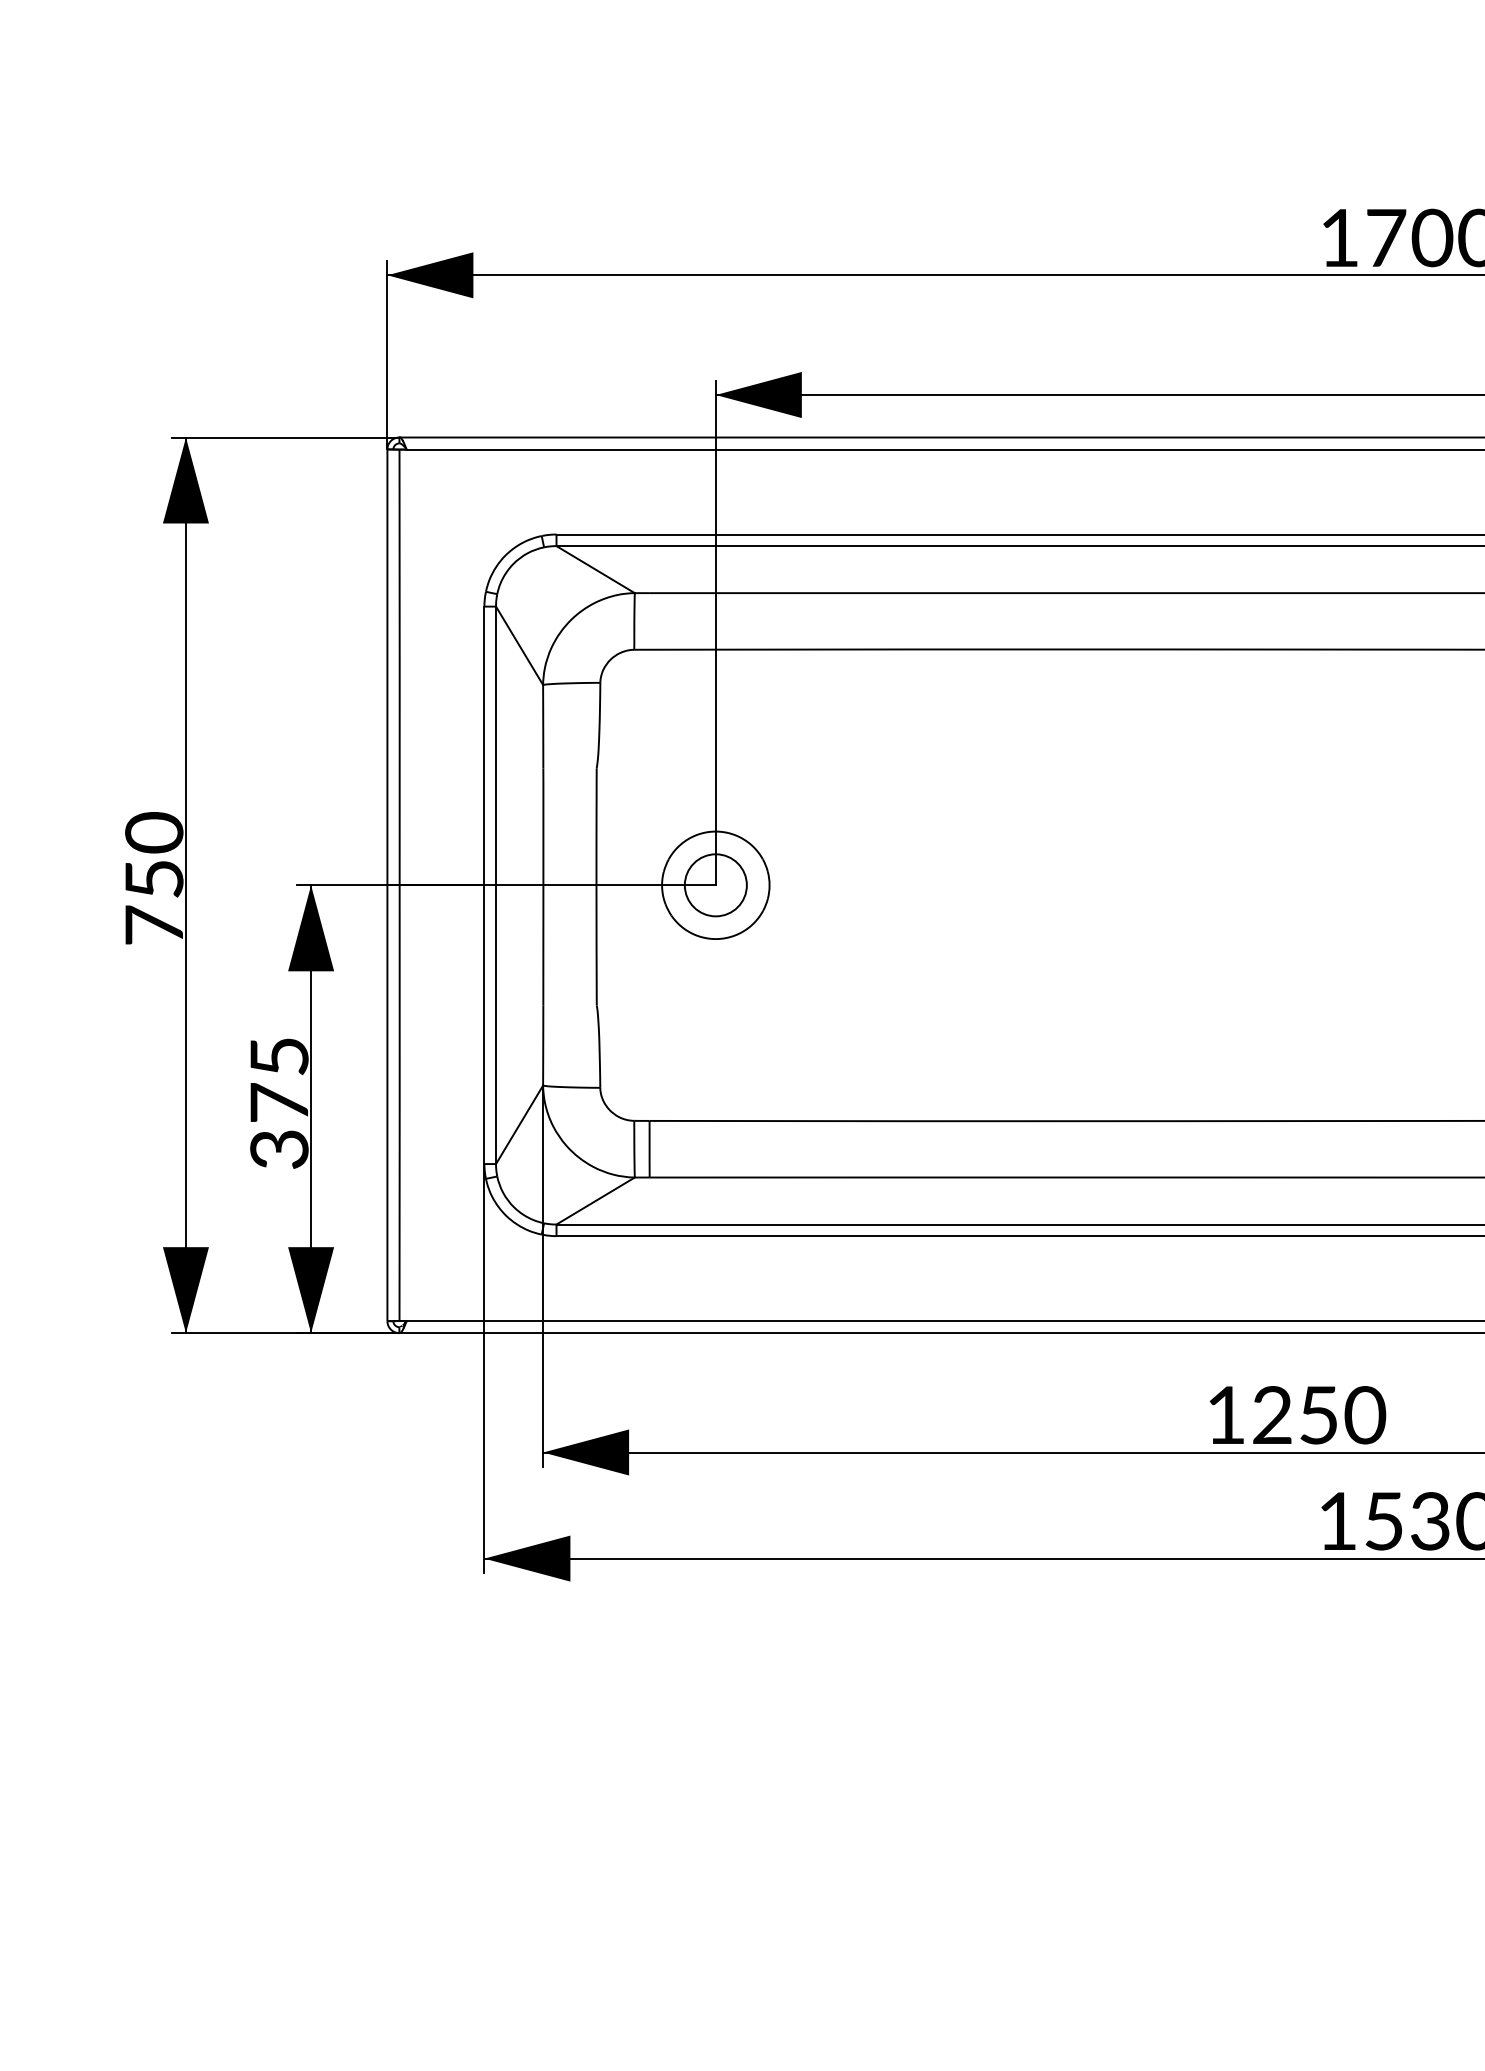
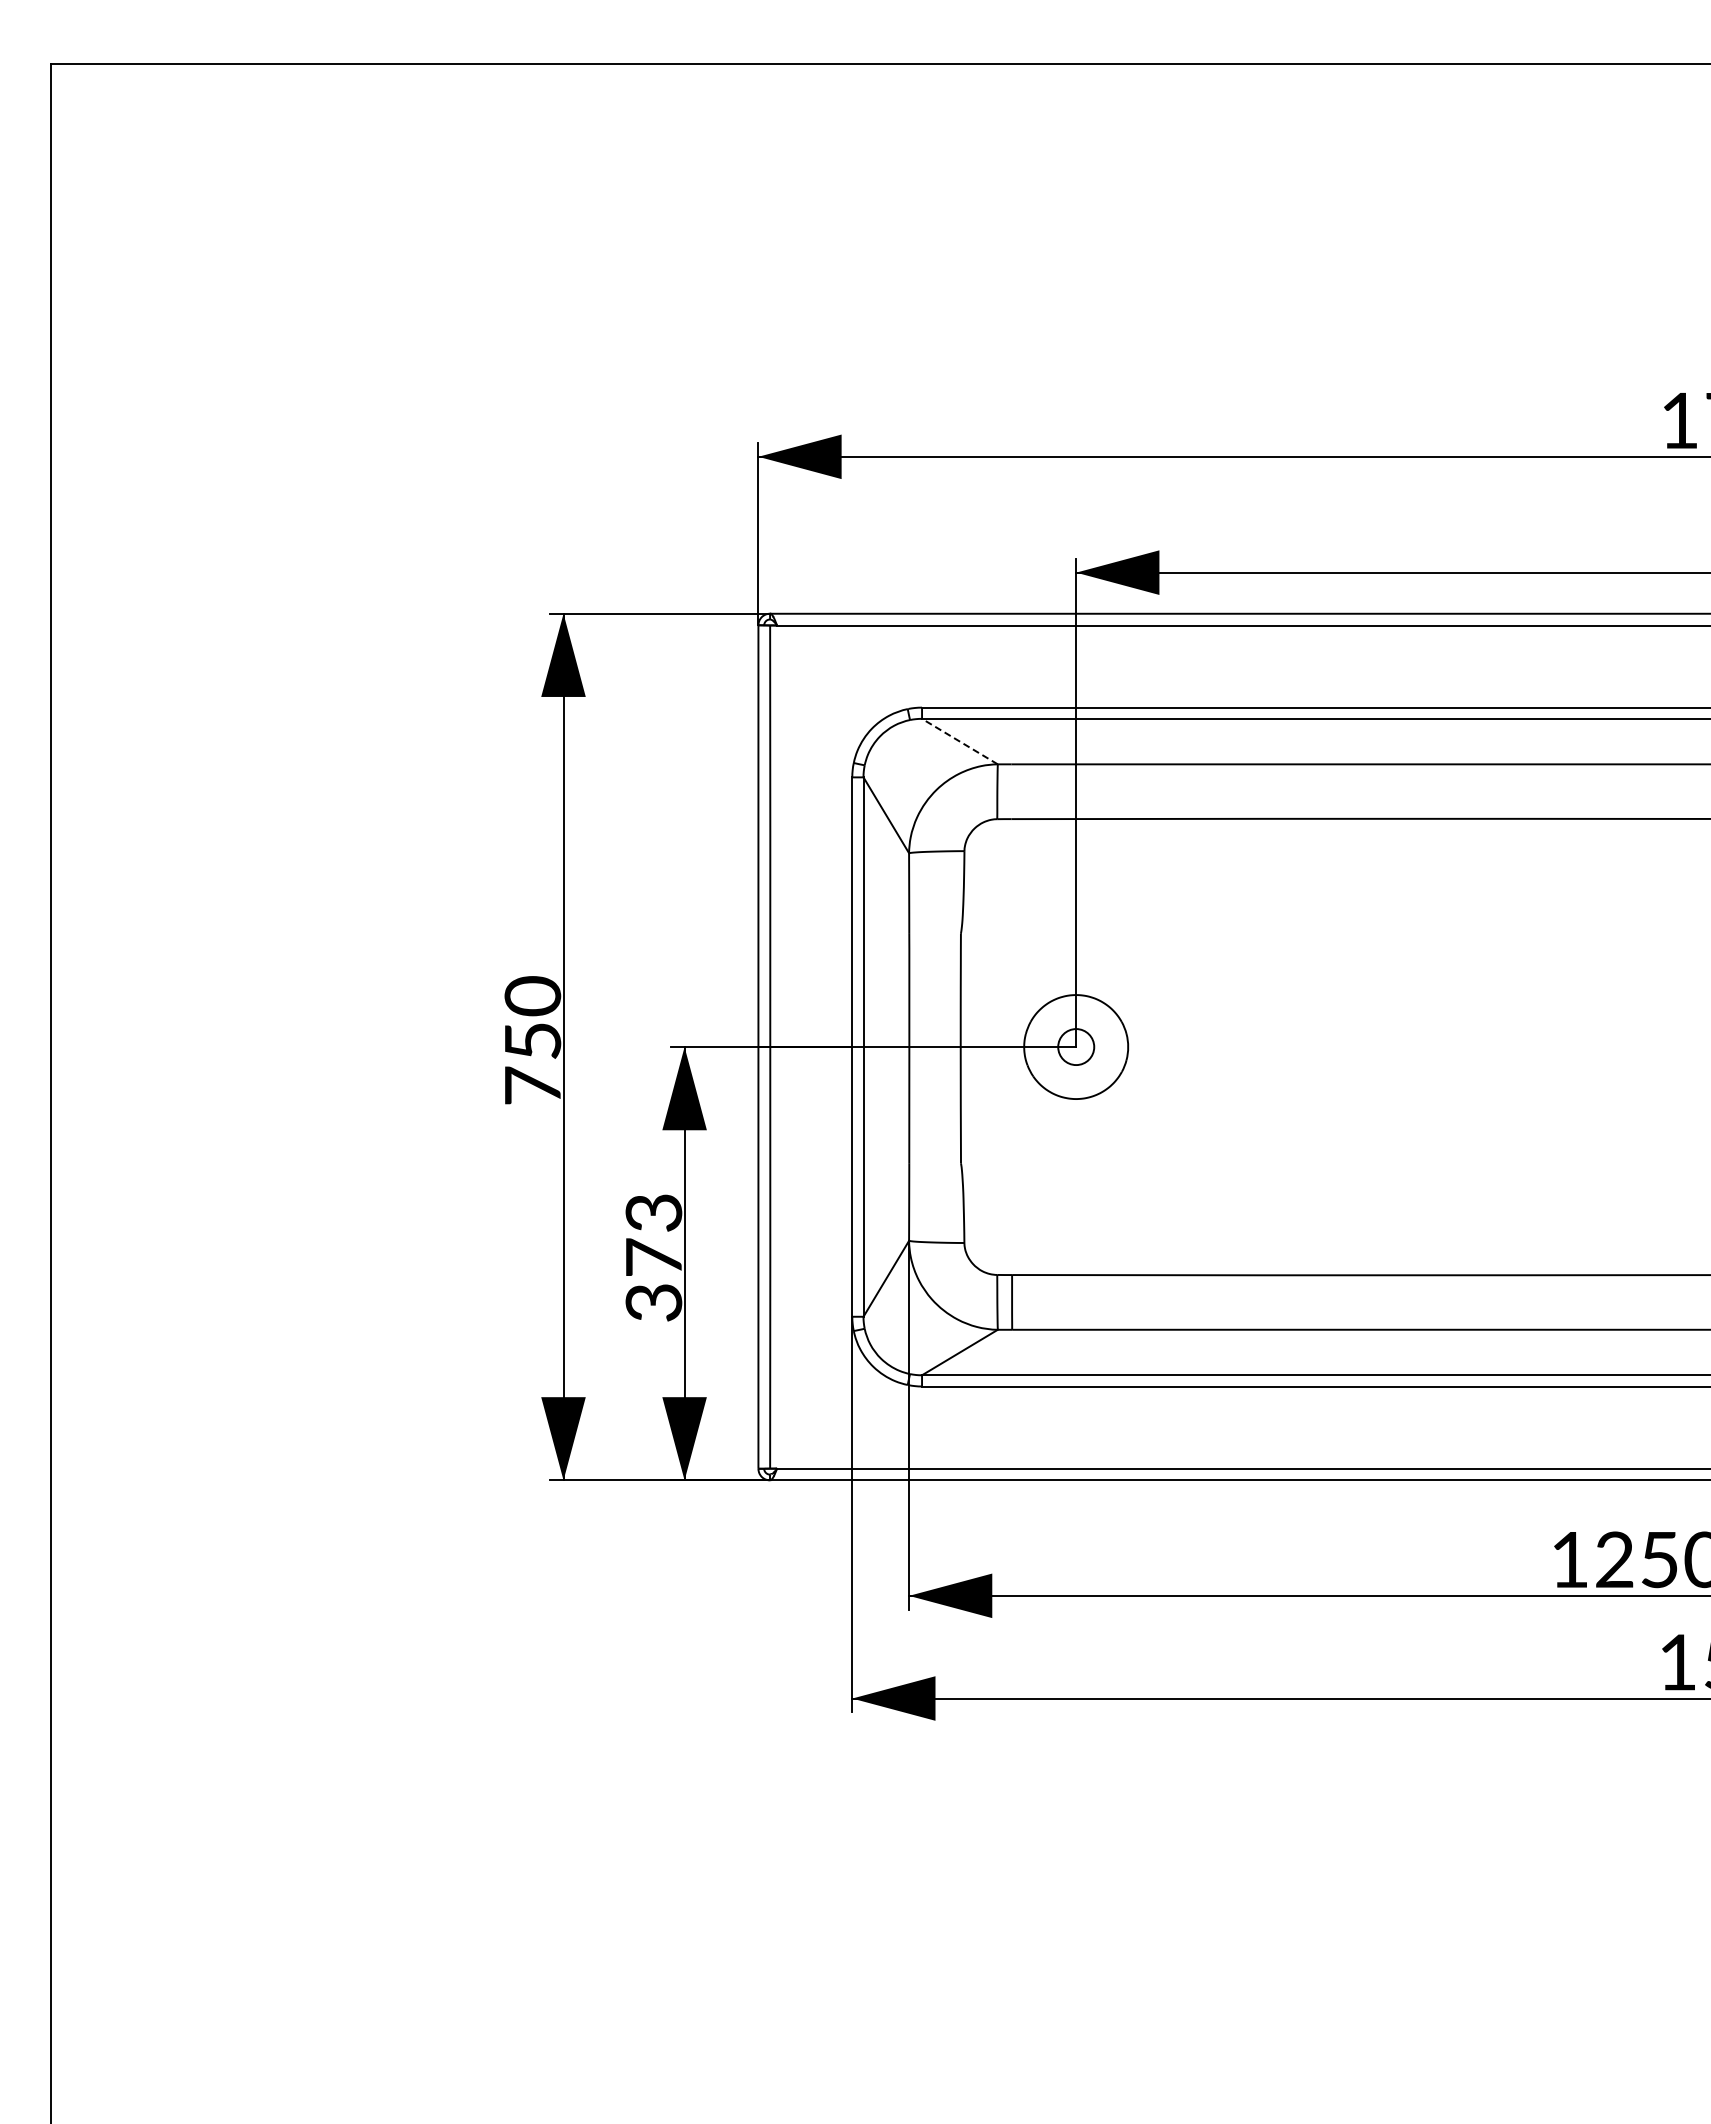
line: (595, 569) -> (959, 741), solid -> dashed
circle: (716, 885) -> (1076, 1047), size x0.6
text: (278, 1056) -> (653, 1212), 375 -> 373

